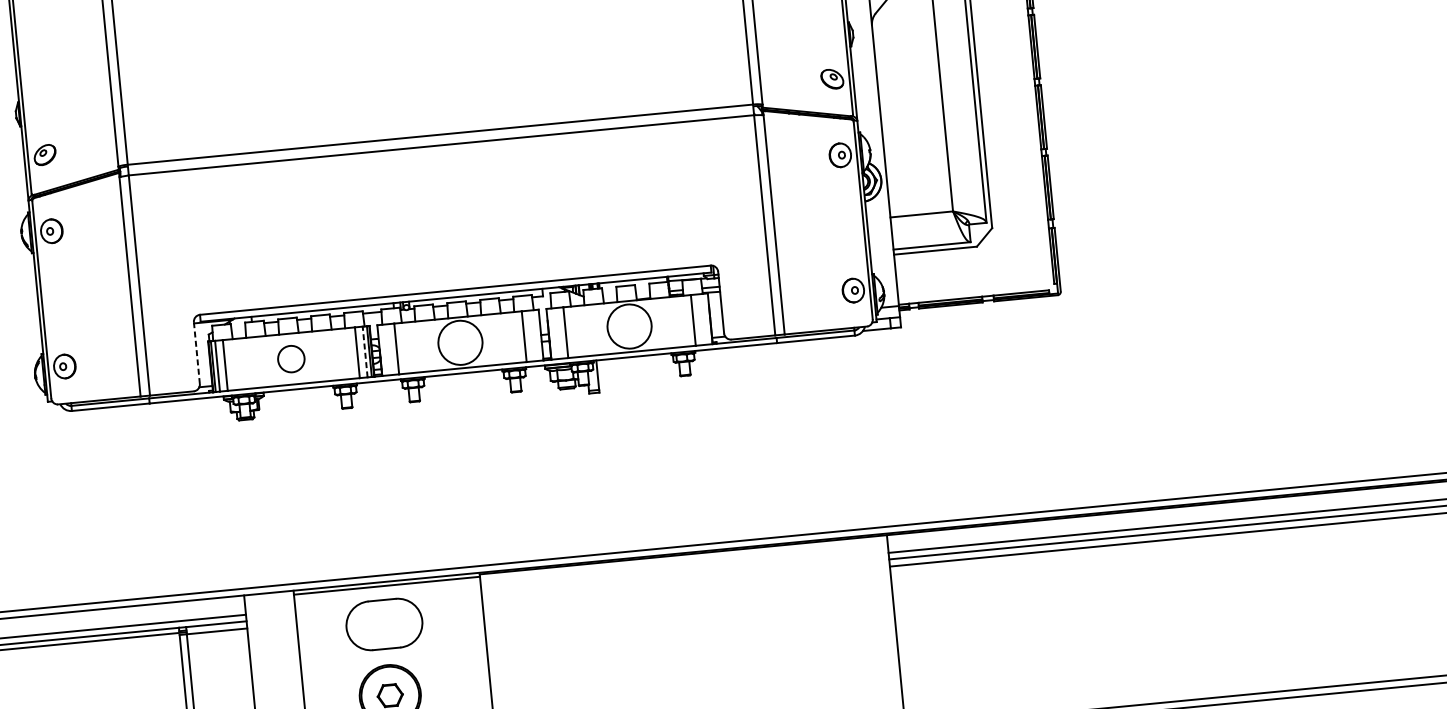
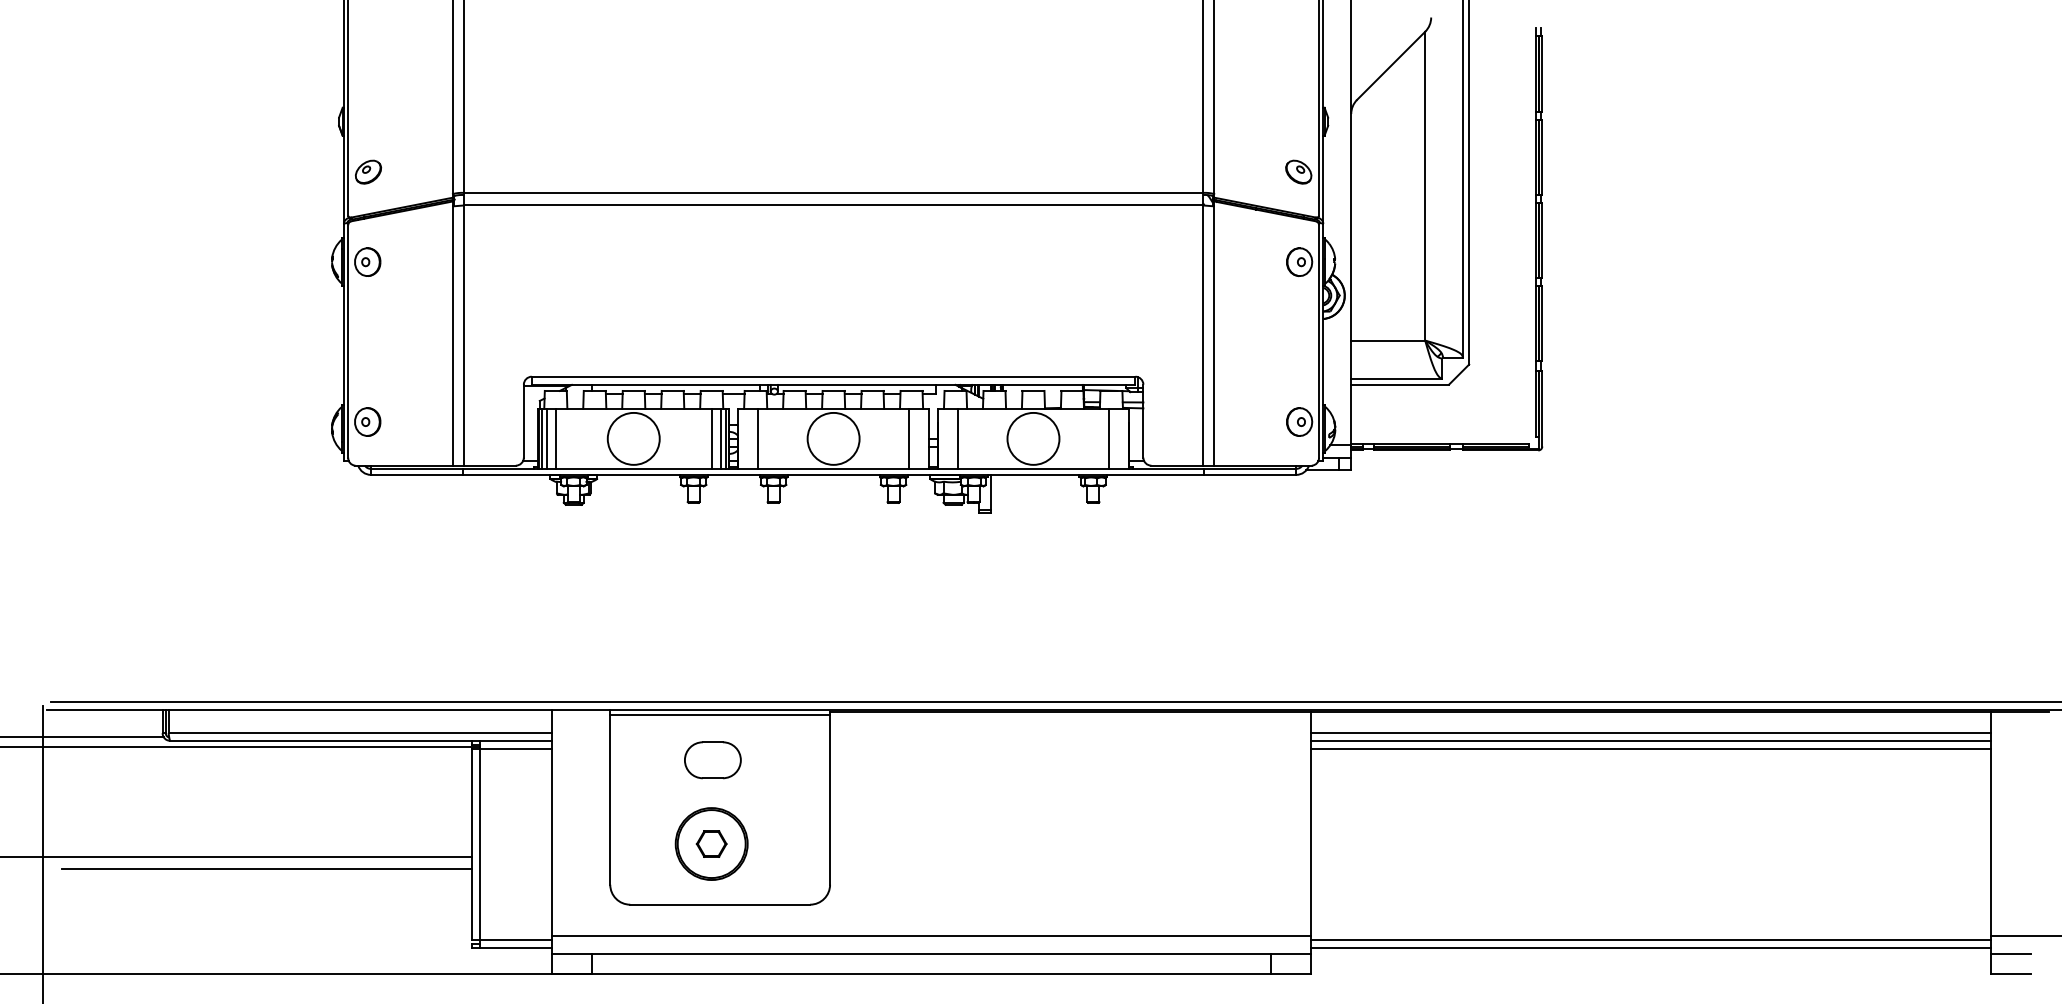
line: (364, 351) -> (720, 438), dashed -> solid
line: (196, 353) -> (523, 421), dashed -> solid
circle: (291, 358) -> (633, 438), size x1.67
part: (384, 624) -> (712, 760), size x0.62

